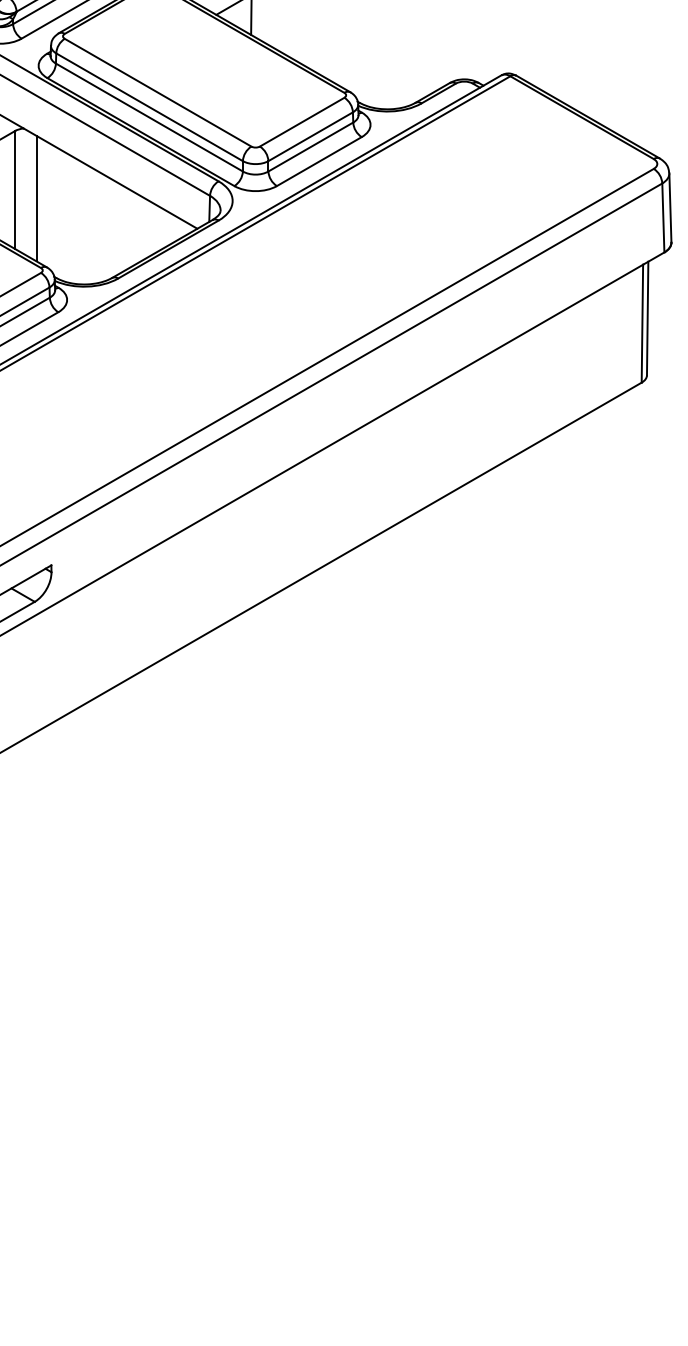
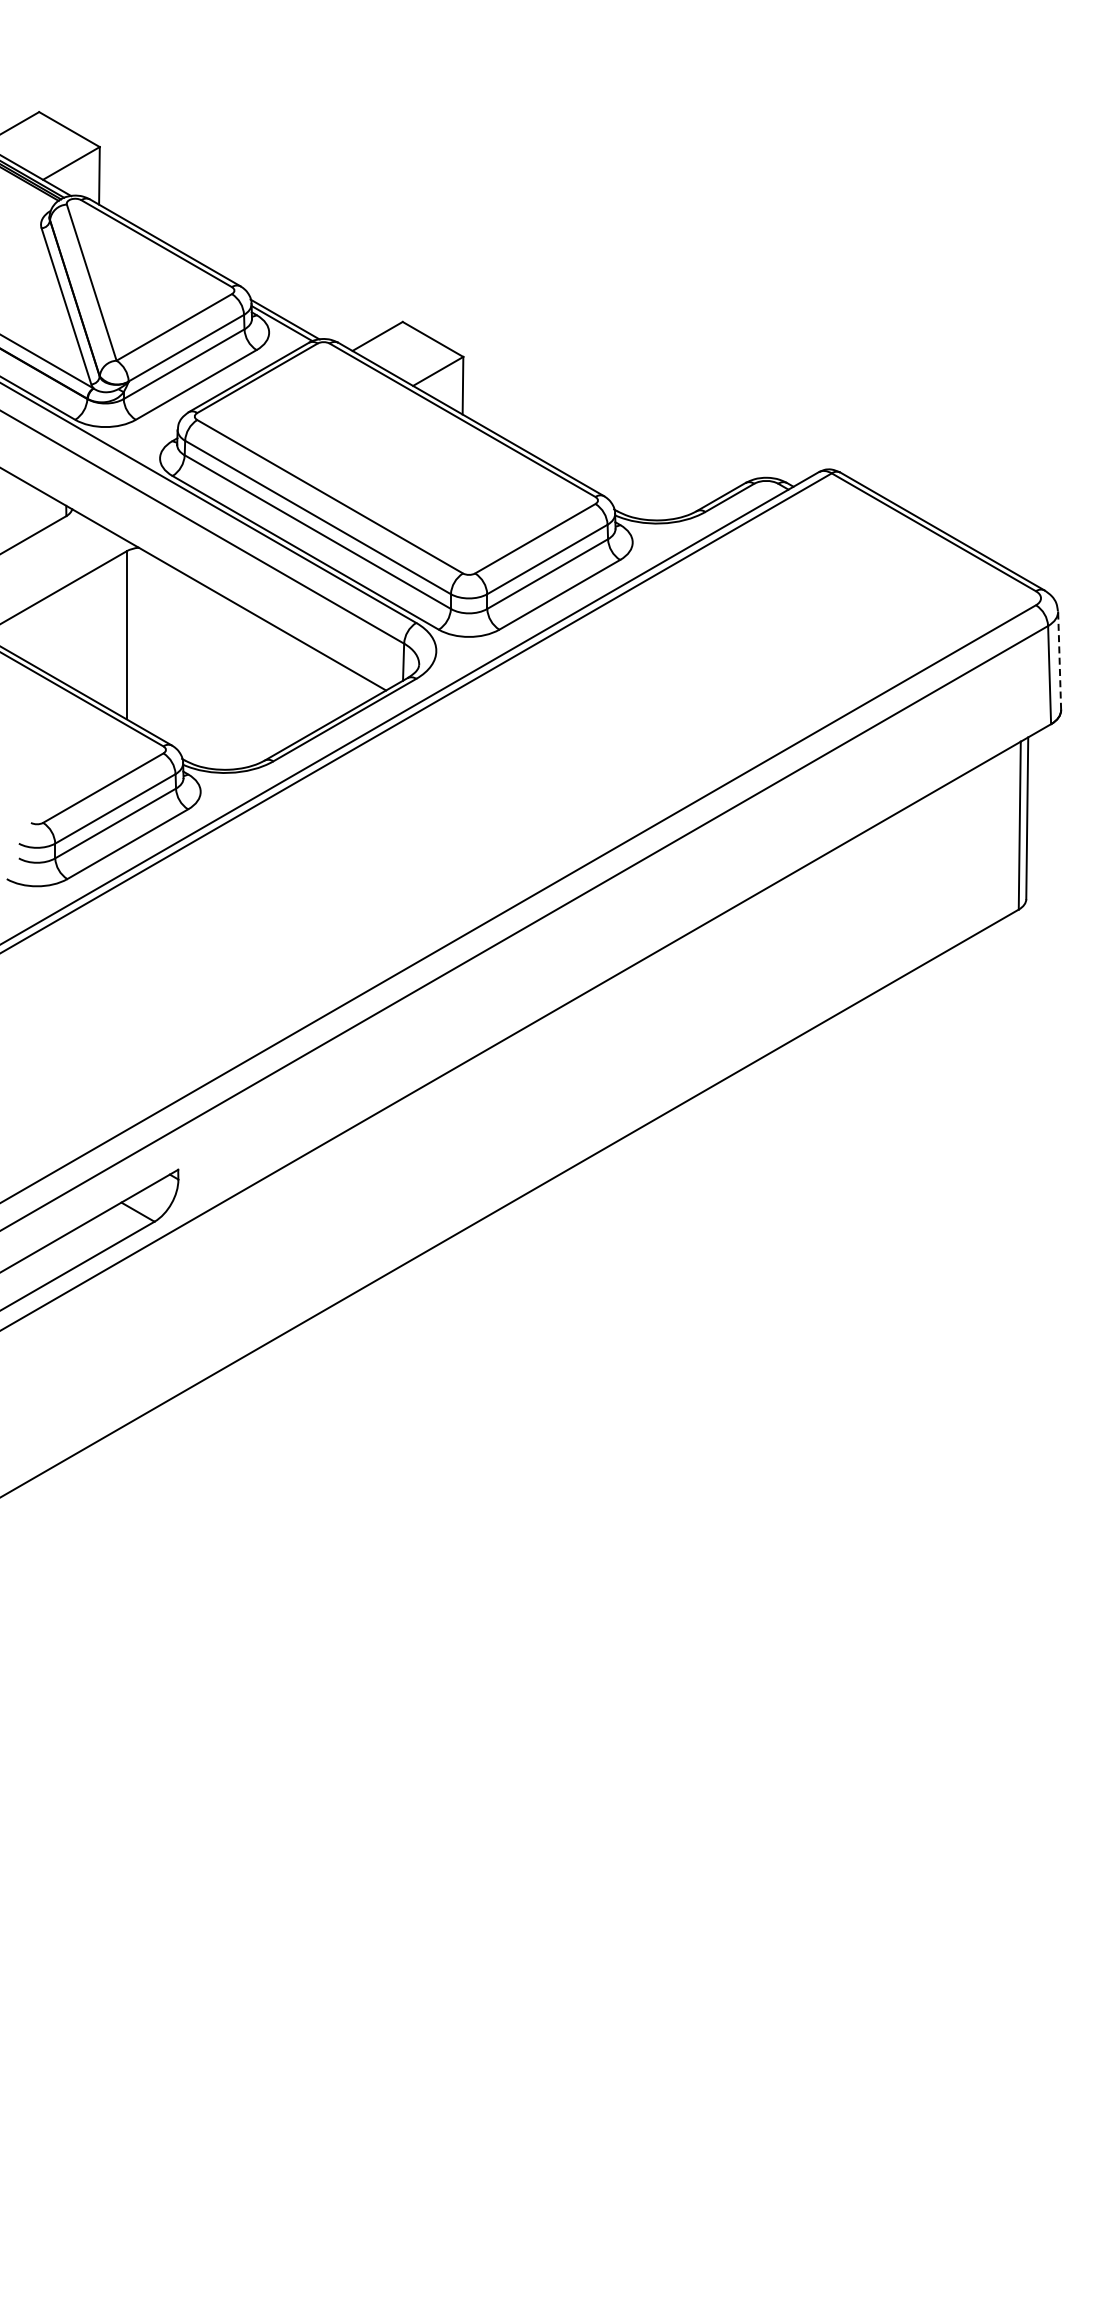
line: (36, 198) -> (157, 647), removed
line: (670, 207) -> (1059, 660), solid -> dashed

